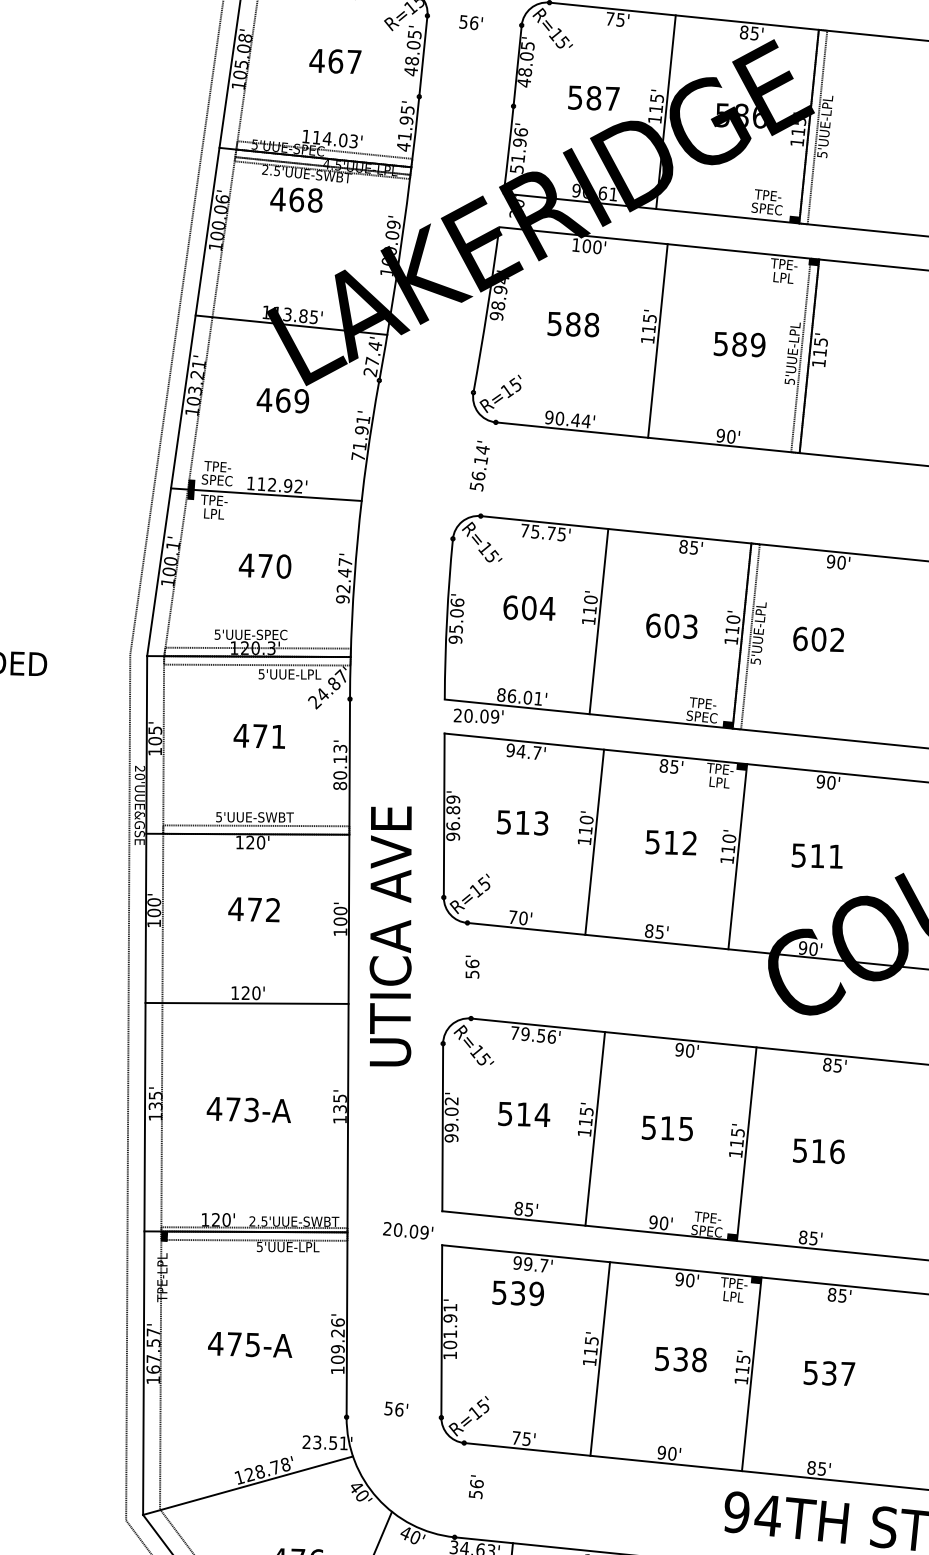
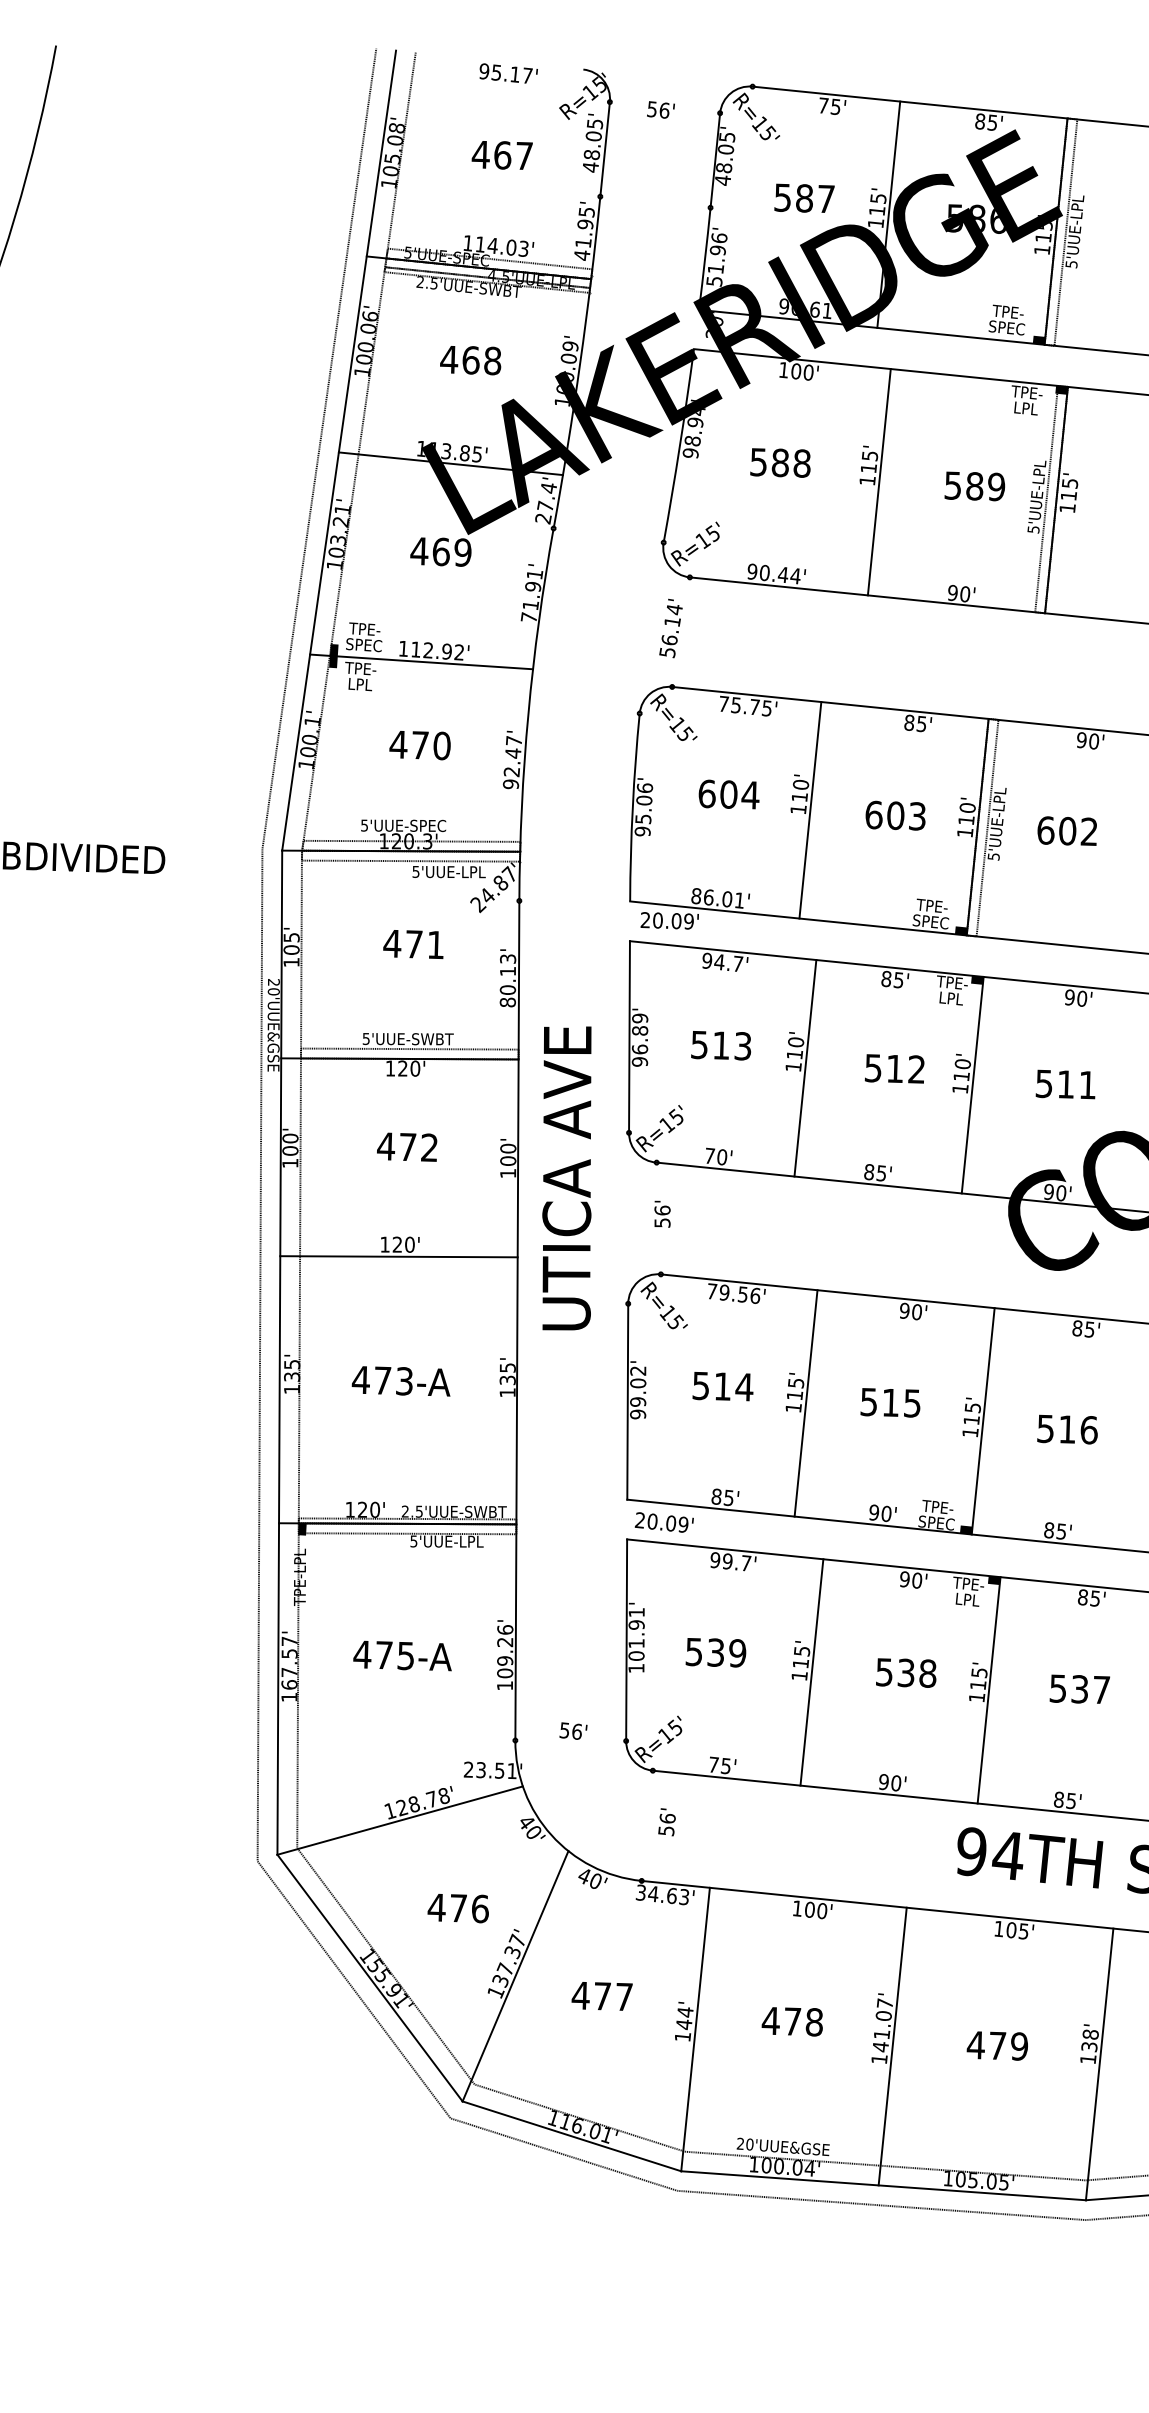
text: (296, 200) -> (470, 360), moved
text: (407, 1230) -> (663, 1522), moved
text: (517, 1293) -> (715, 1652), moved

